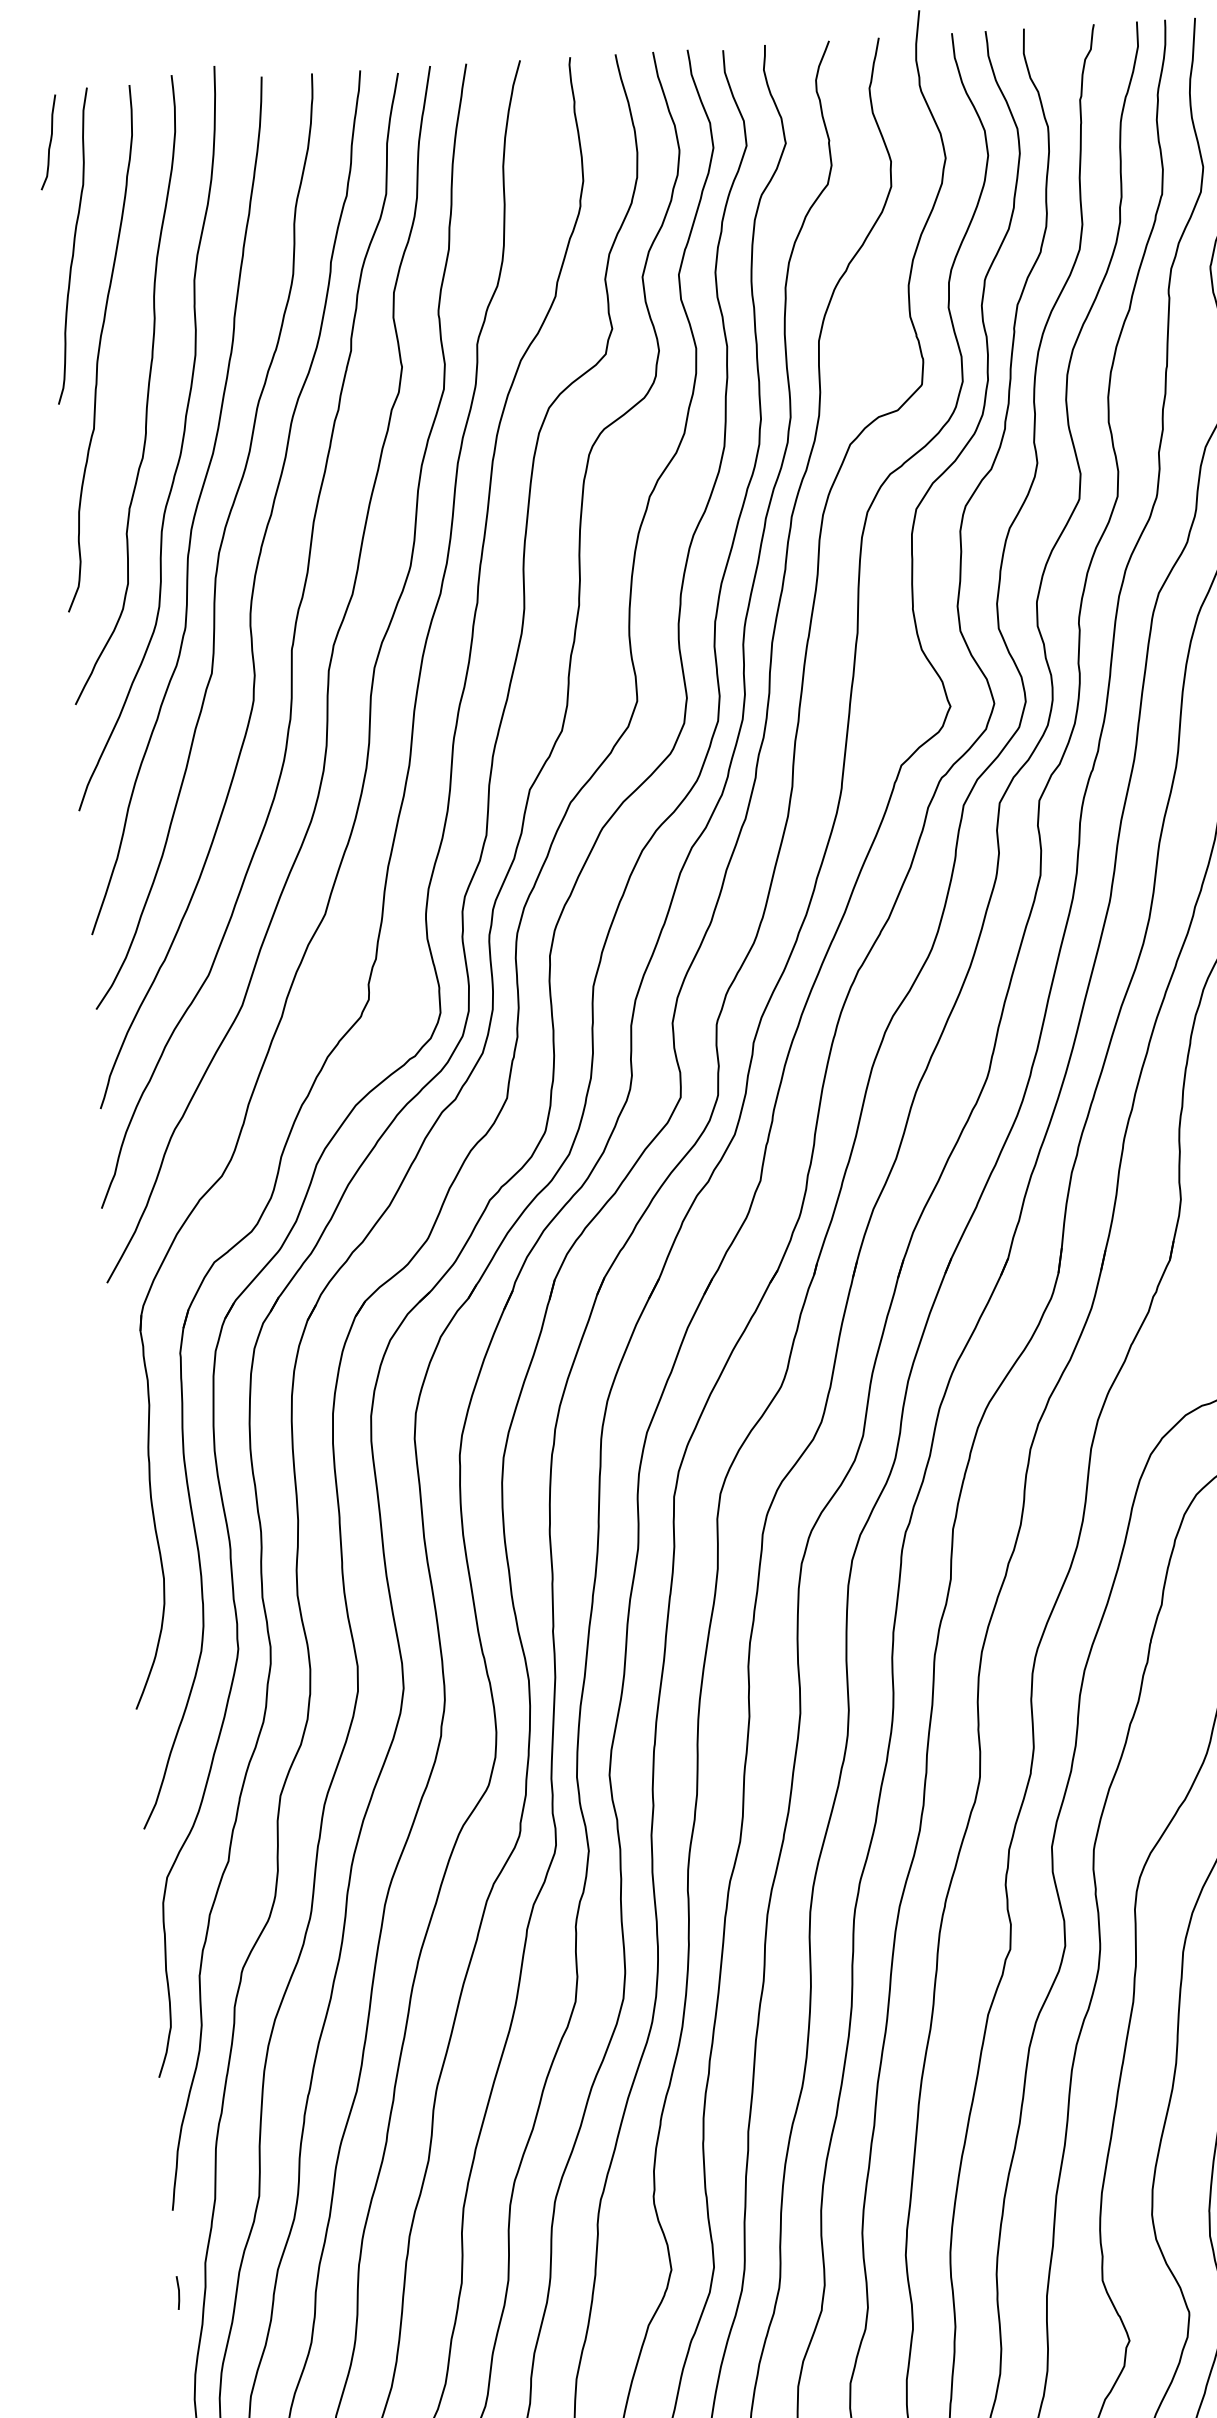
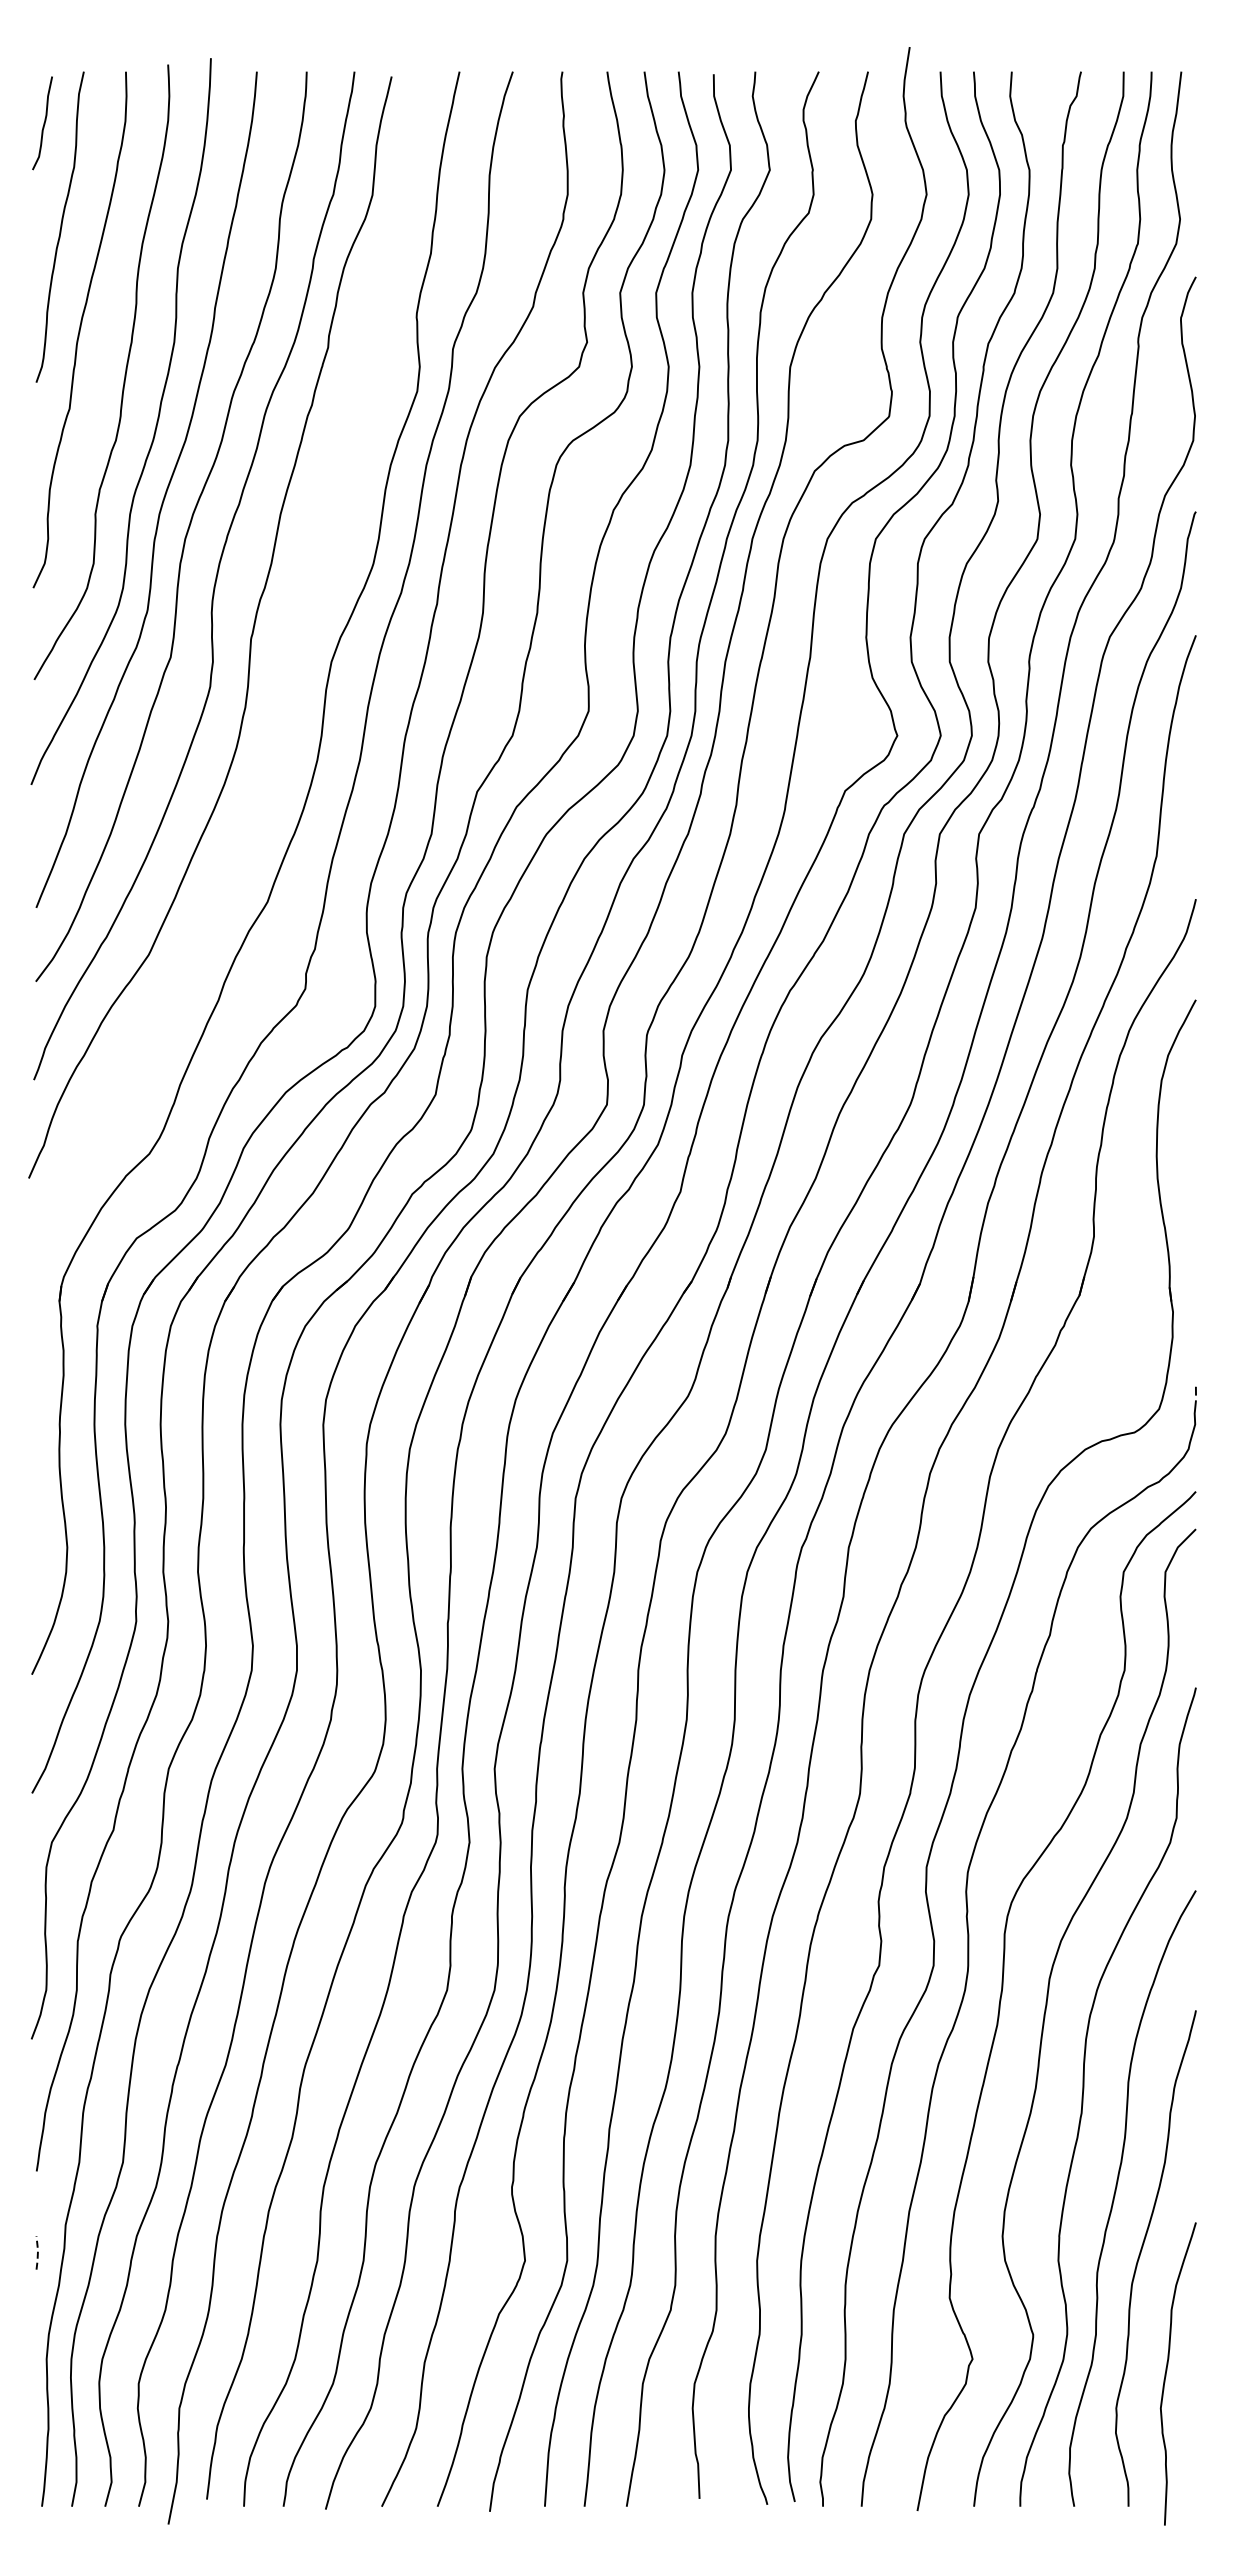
curve: (327, 675) -> (284, 666), removed
line: (178, 2292) -> (37, 2252), solid -> dashed

